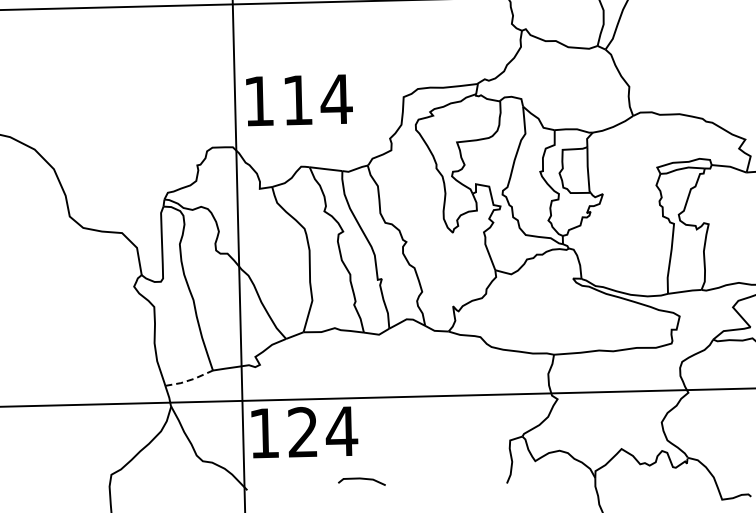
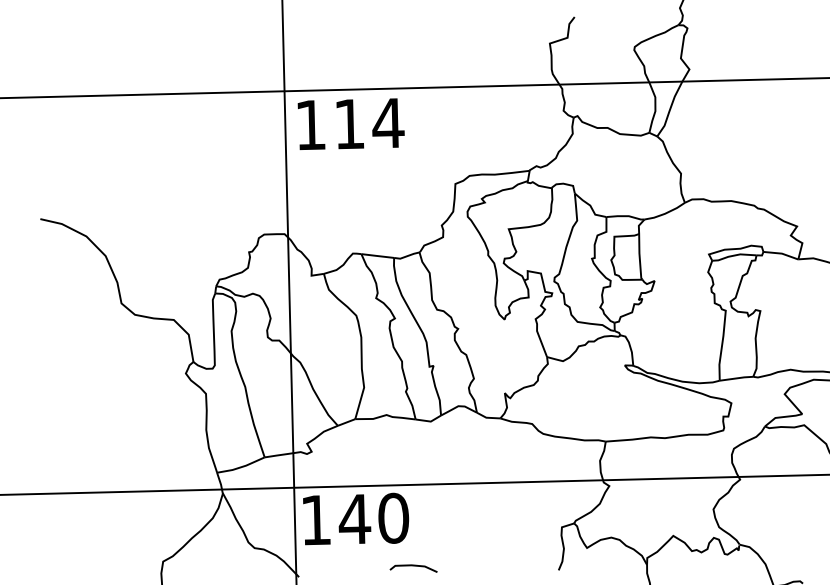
text: (298, 99) -> (350, 123), moved
line: (189, 380) -> (241, 467), dashed -> solid
text: (321, 431) -> (373, 518), 124 -> 140

